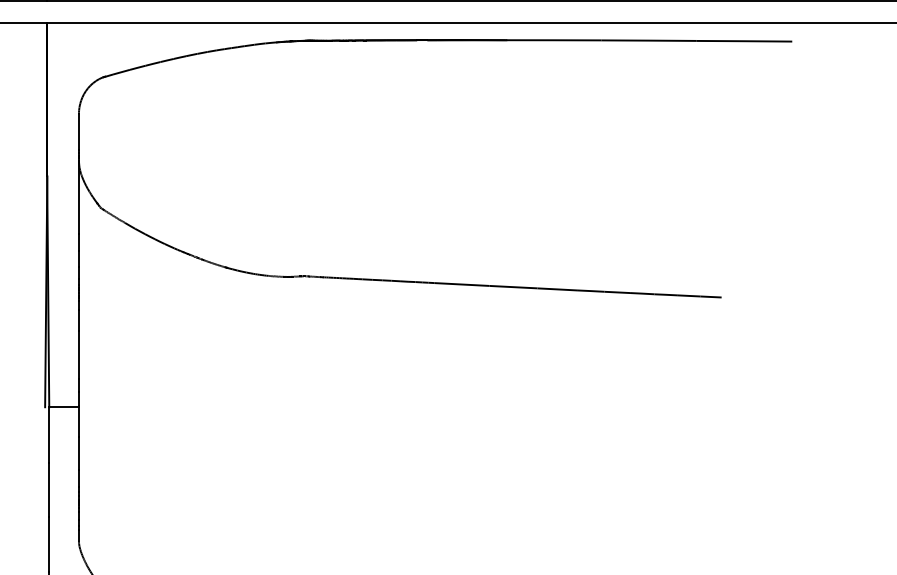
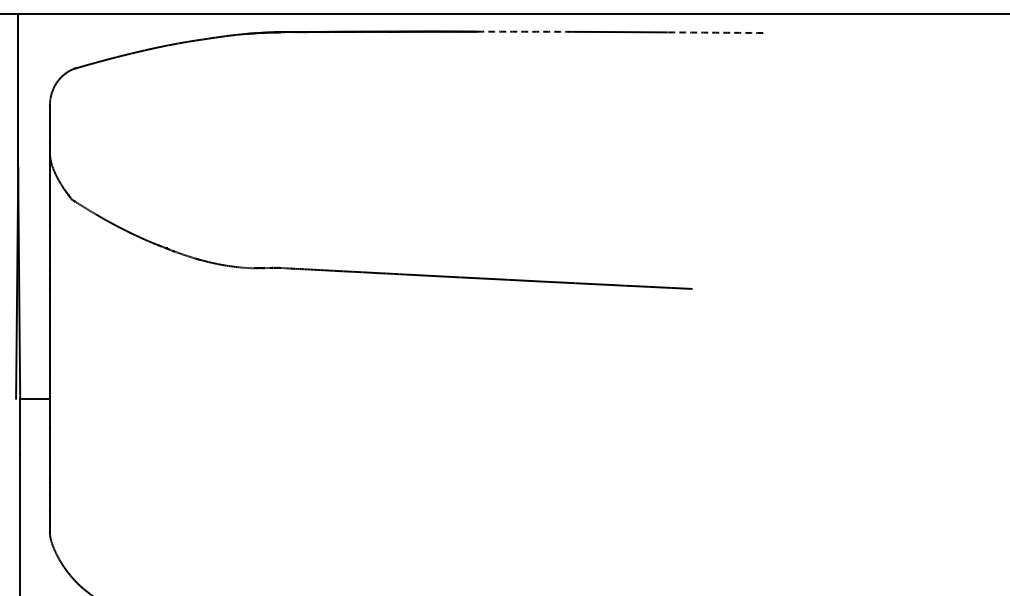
arc: (553, 40) -> (524, 31), solid -> dashed
arc: (744, 41) -> (715, 32), solid -> dashed

